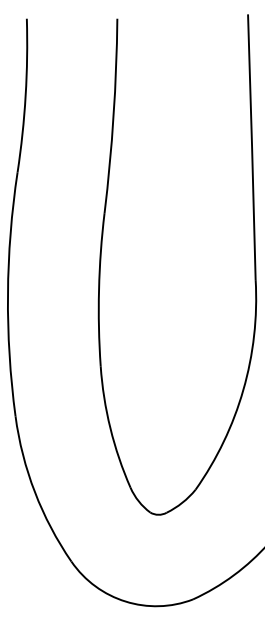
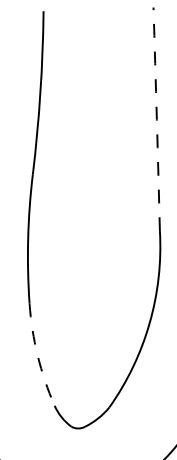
arc: (252, 147) -> (157, 119), solid -> dashed
arc: (110, 428) -> (37, 355), solid -> dashed

